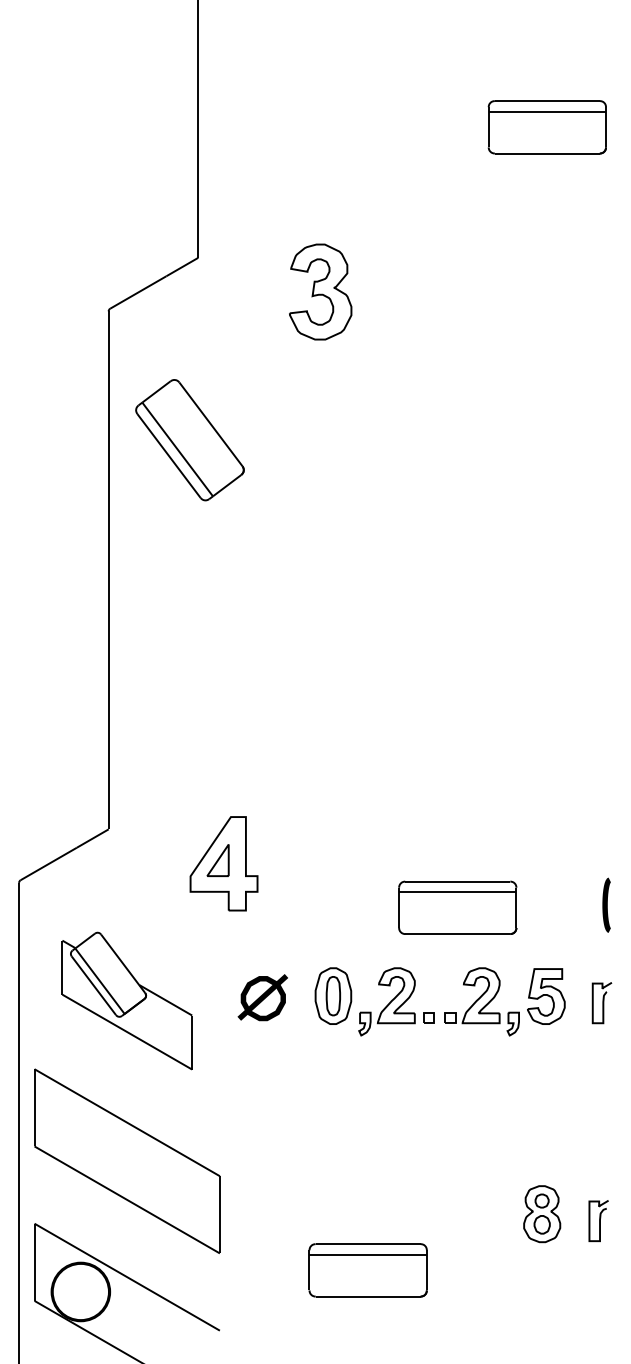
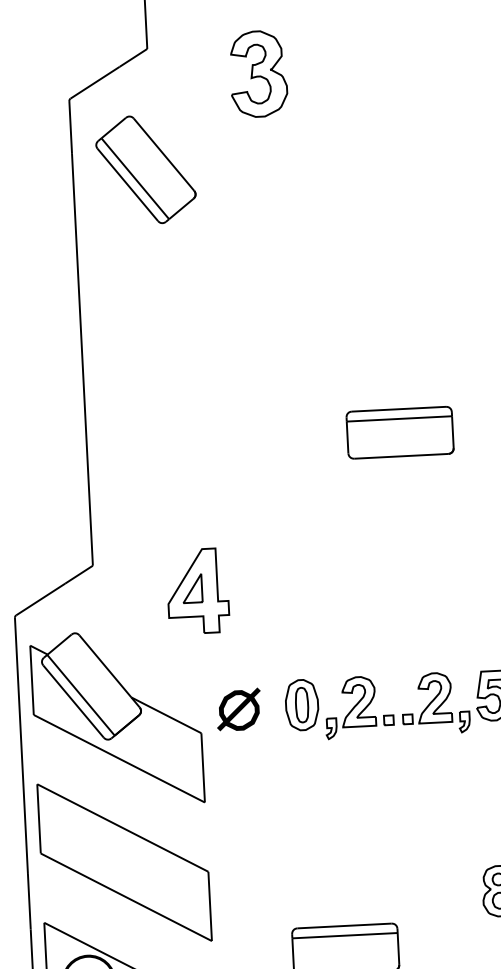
part: (189, 440) -> (145, 170), moved
part: (457, 907) -> (399, 432), moved
part: (127, 1000) -> (117, 718), size x1.43

